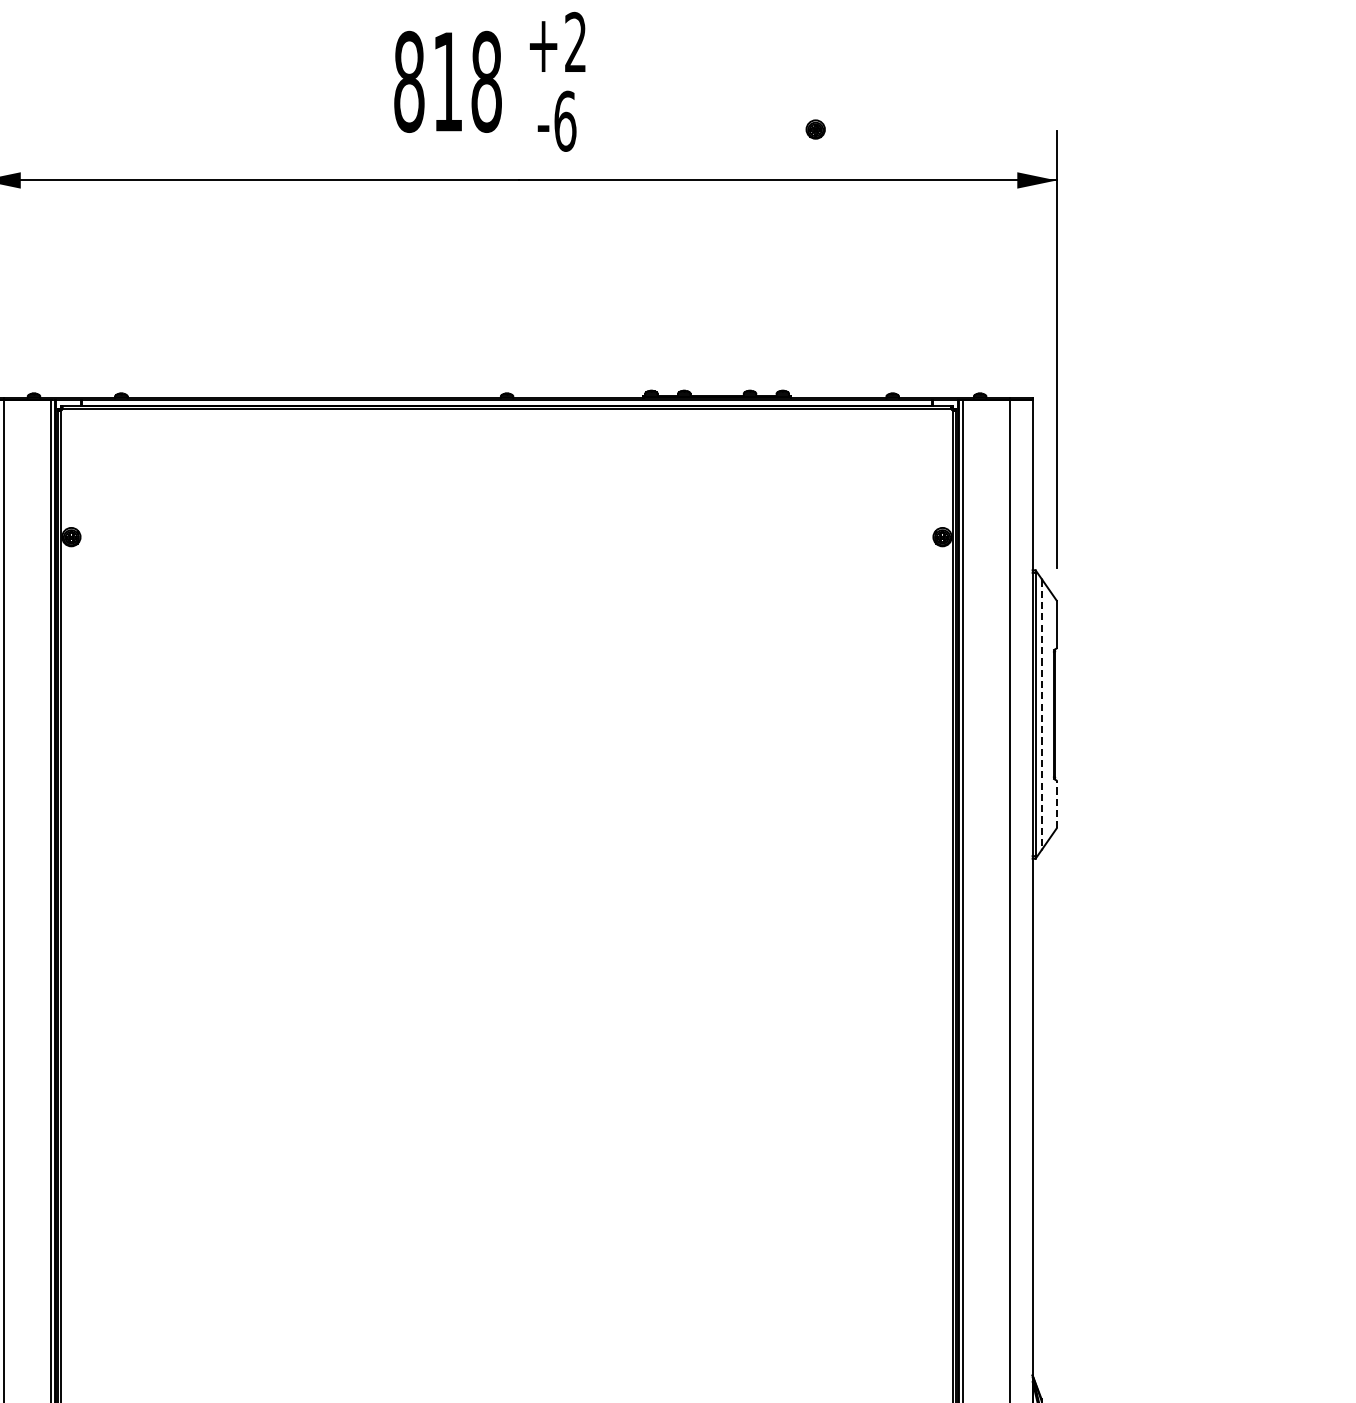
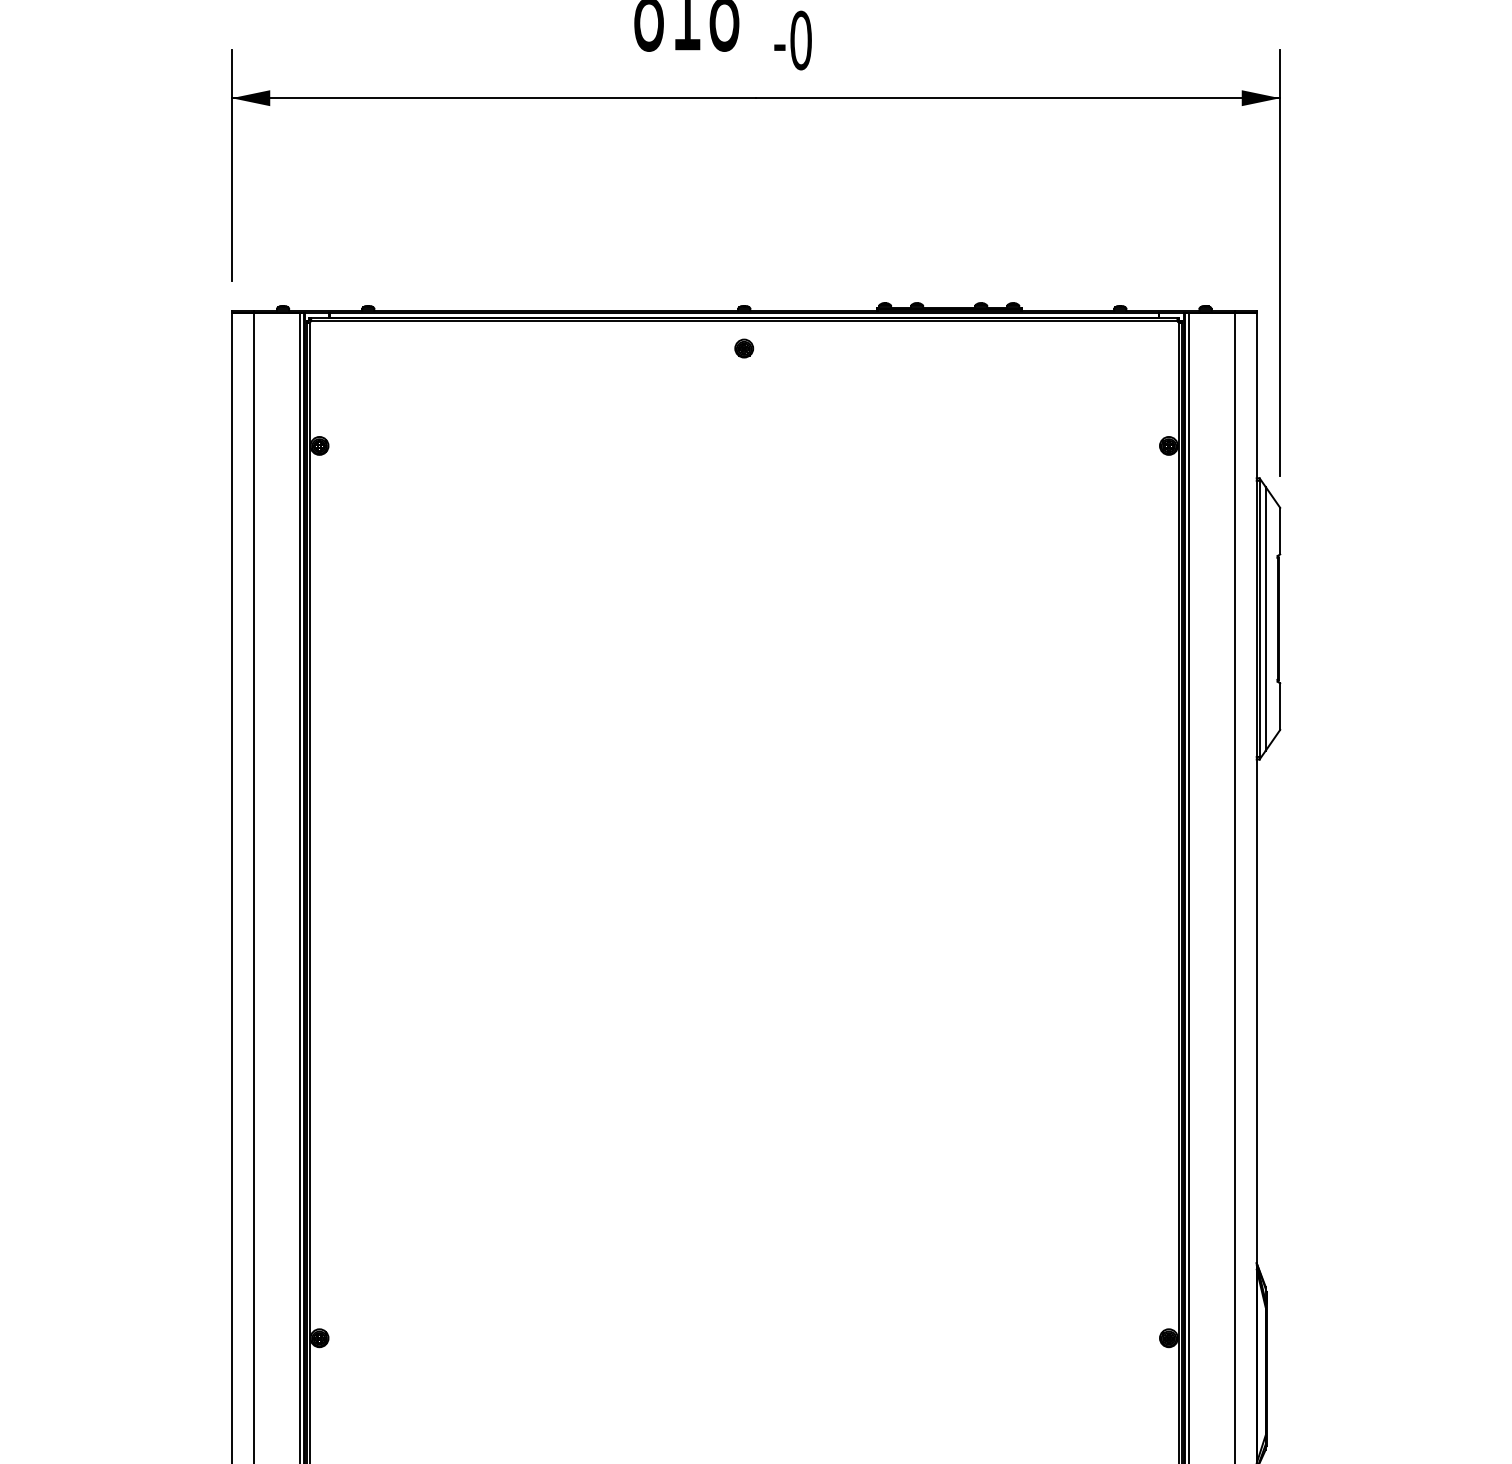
text: (565, 121) -> (801, 40), -6 -> -0
part: (815, 129) -> (744, 348), moved
line: (1041, 714) -> (1265, 618), dashed -> solid
line: (1057, 804) -> (1280, 706), dashed -> solid

